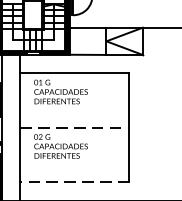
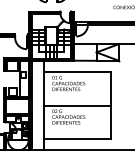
line: (75, 127) -> (77, 105), dashed -> solid
line: (73, 182) -> (76, 139), dashed -> solid

